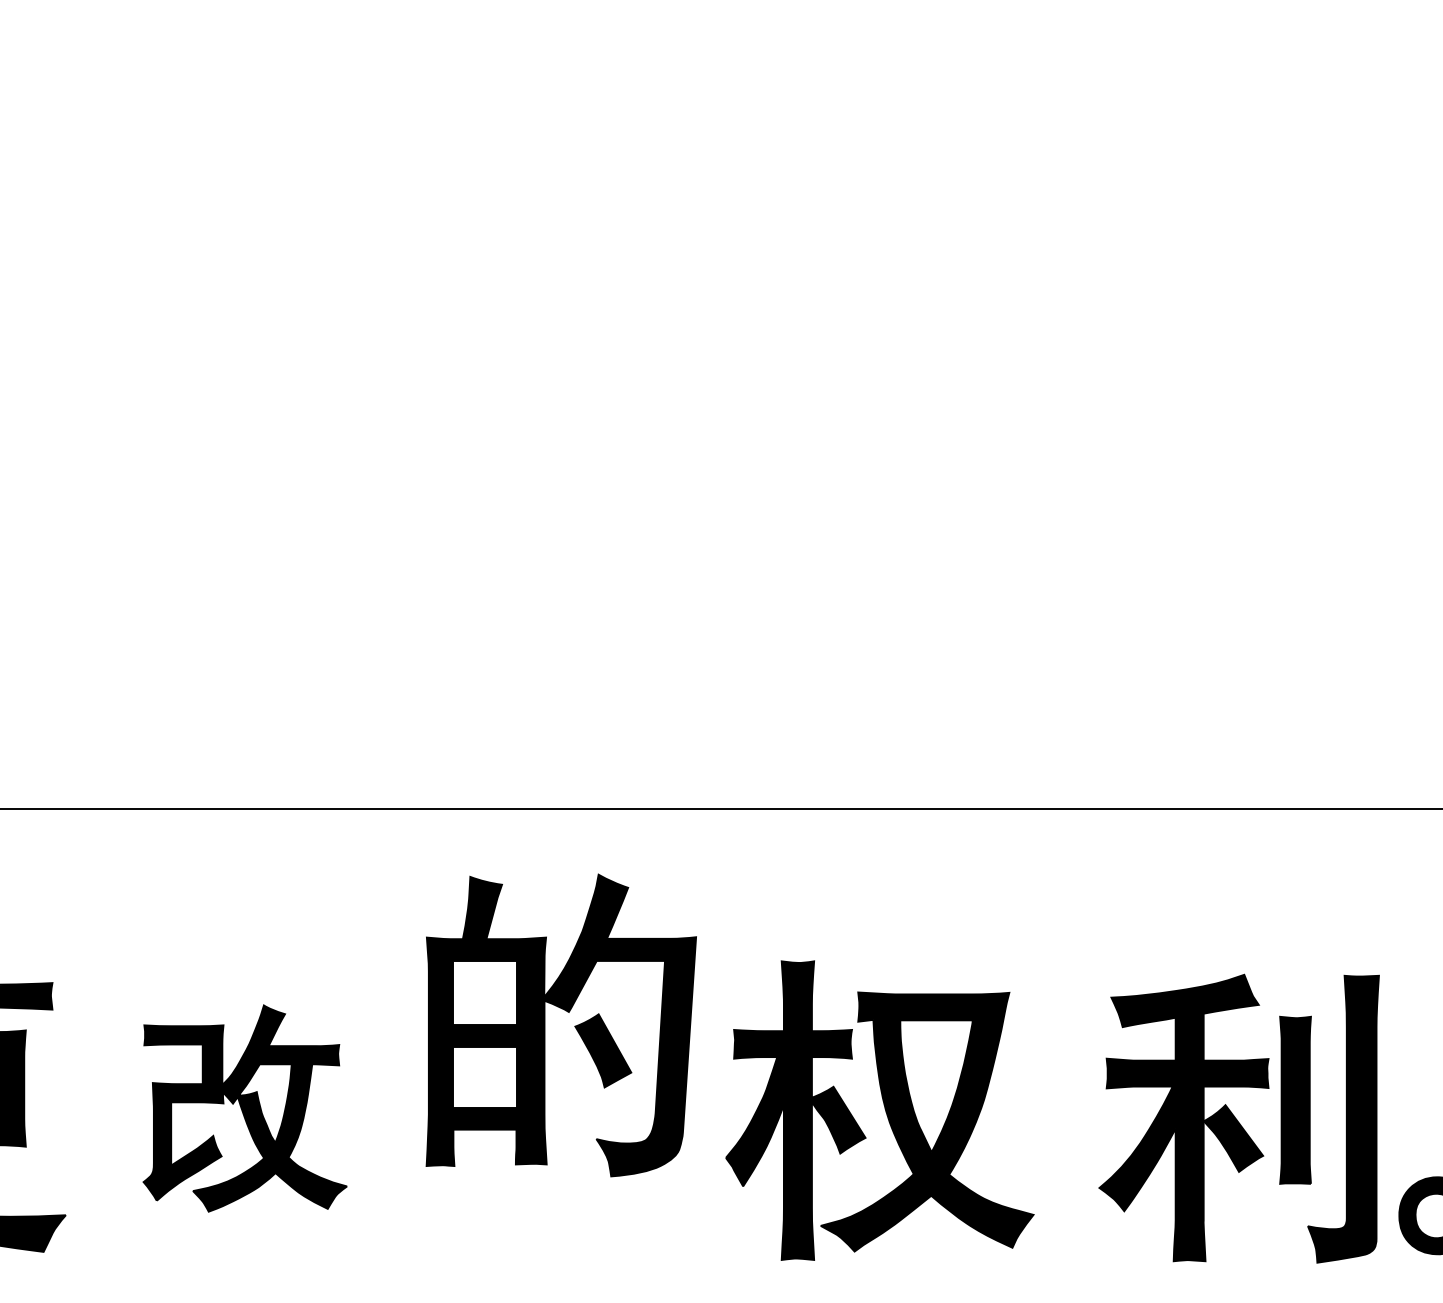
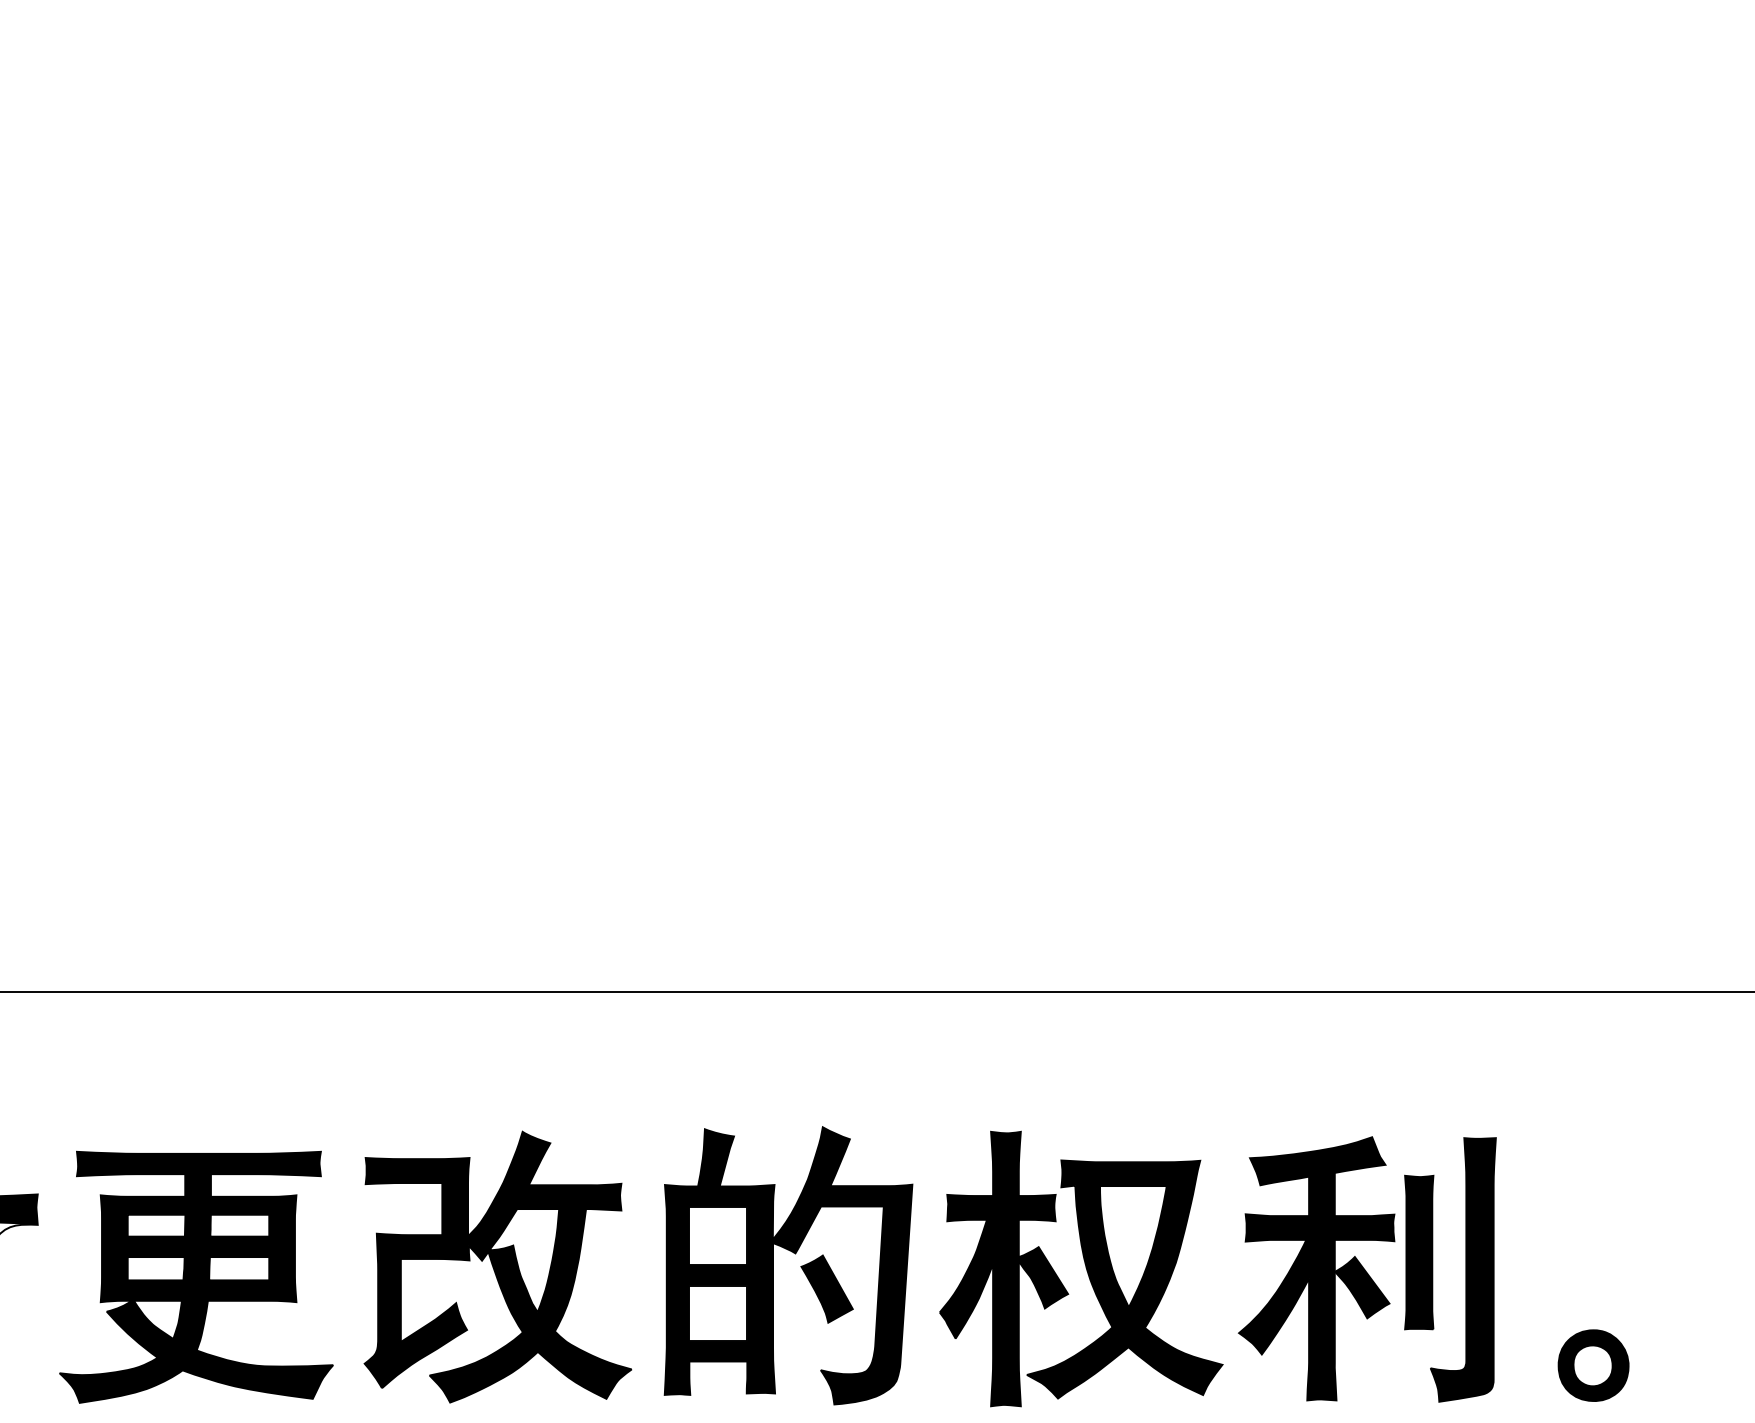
part: (574, 1026) -> (800, 1266), moved
part: (244, 1107) -> (497, 1266), size x1.43
part: (1238, 1118) -> (1366, 1269), moved

